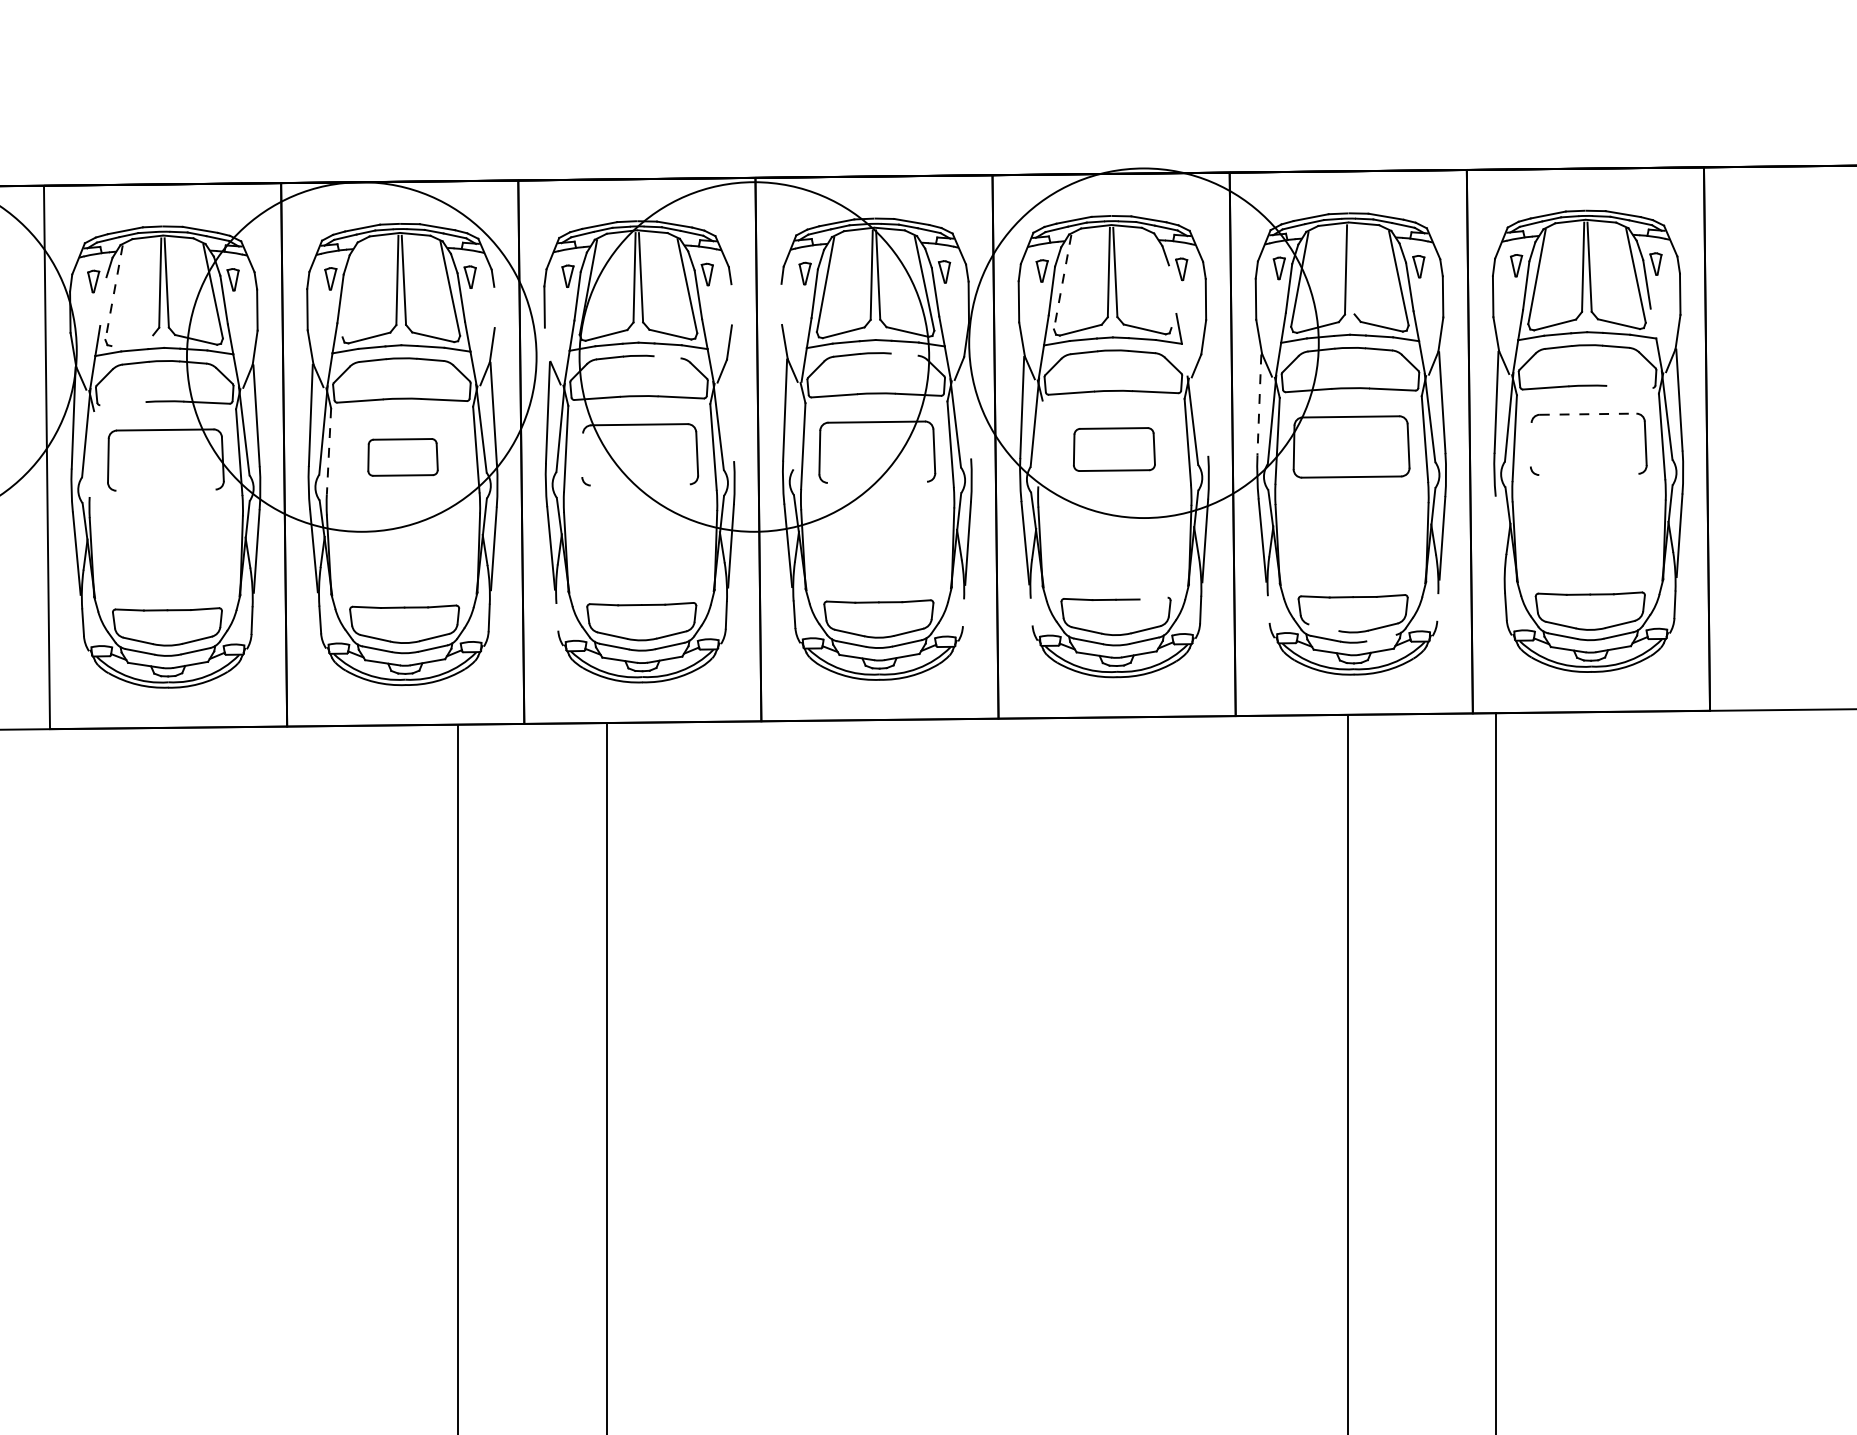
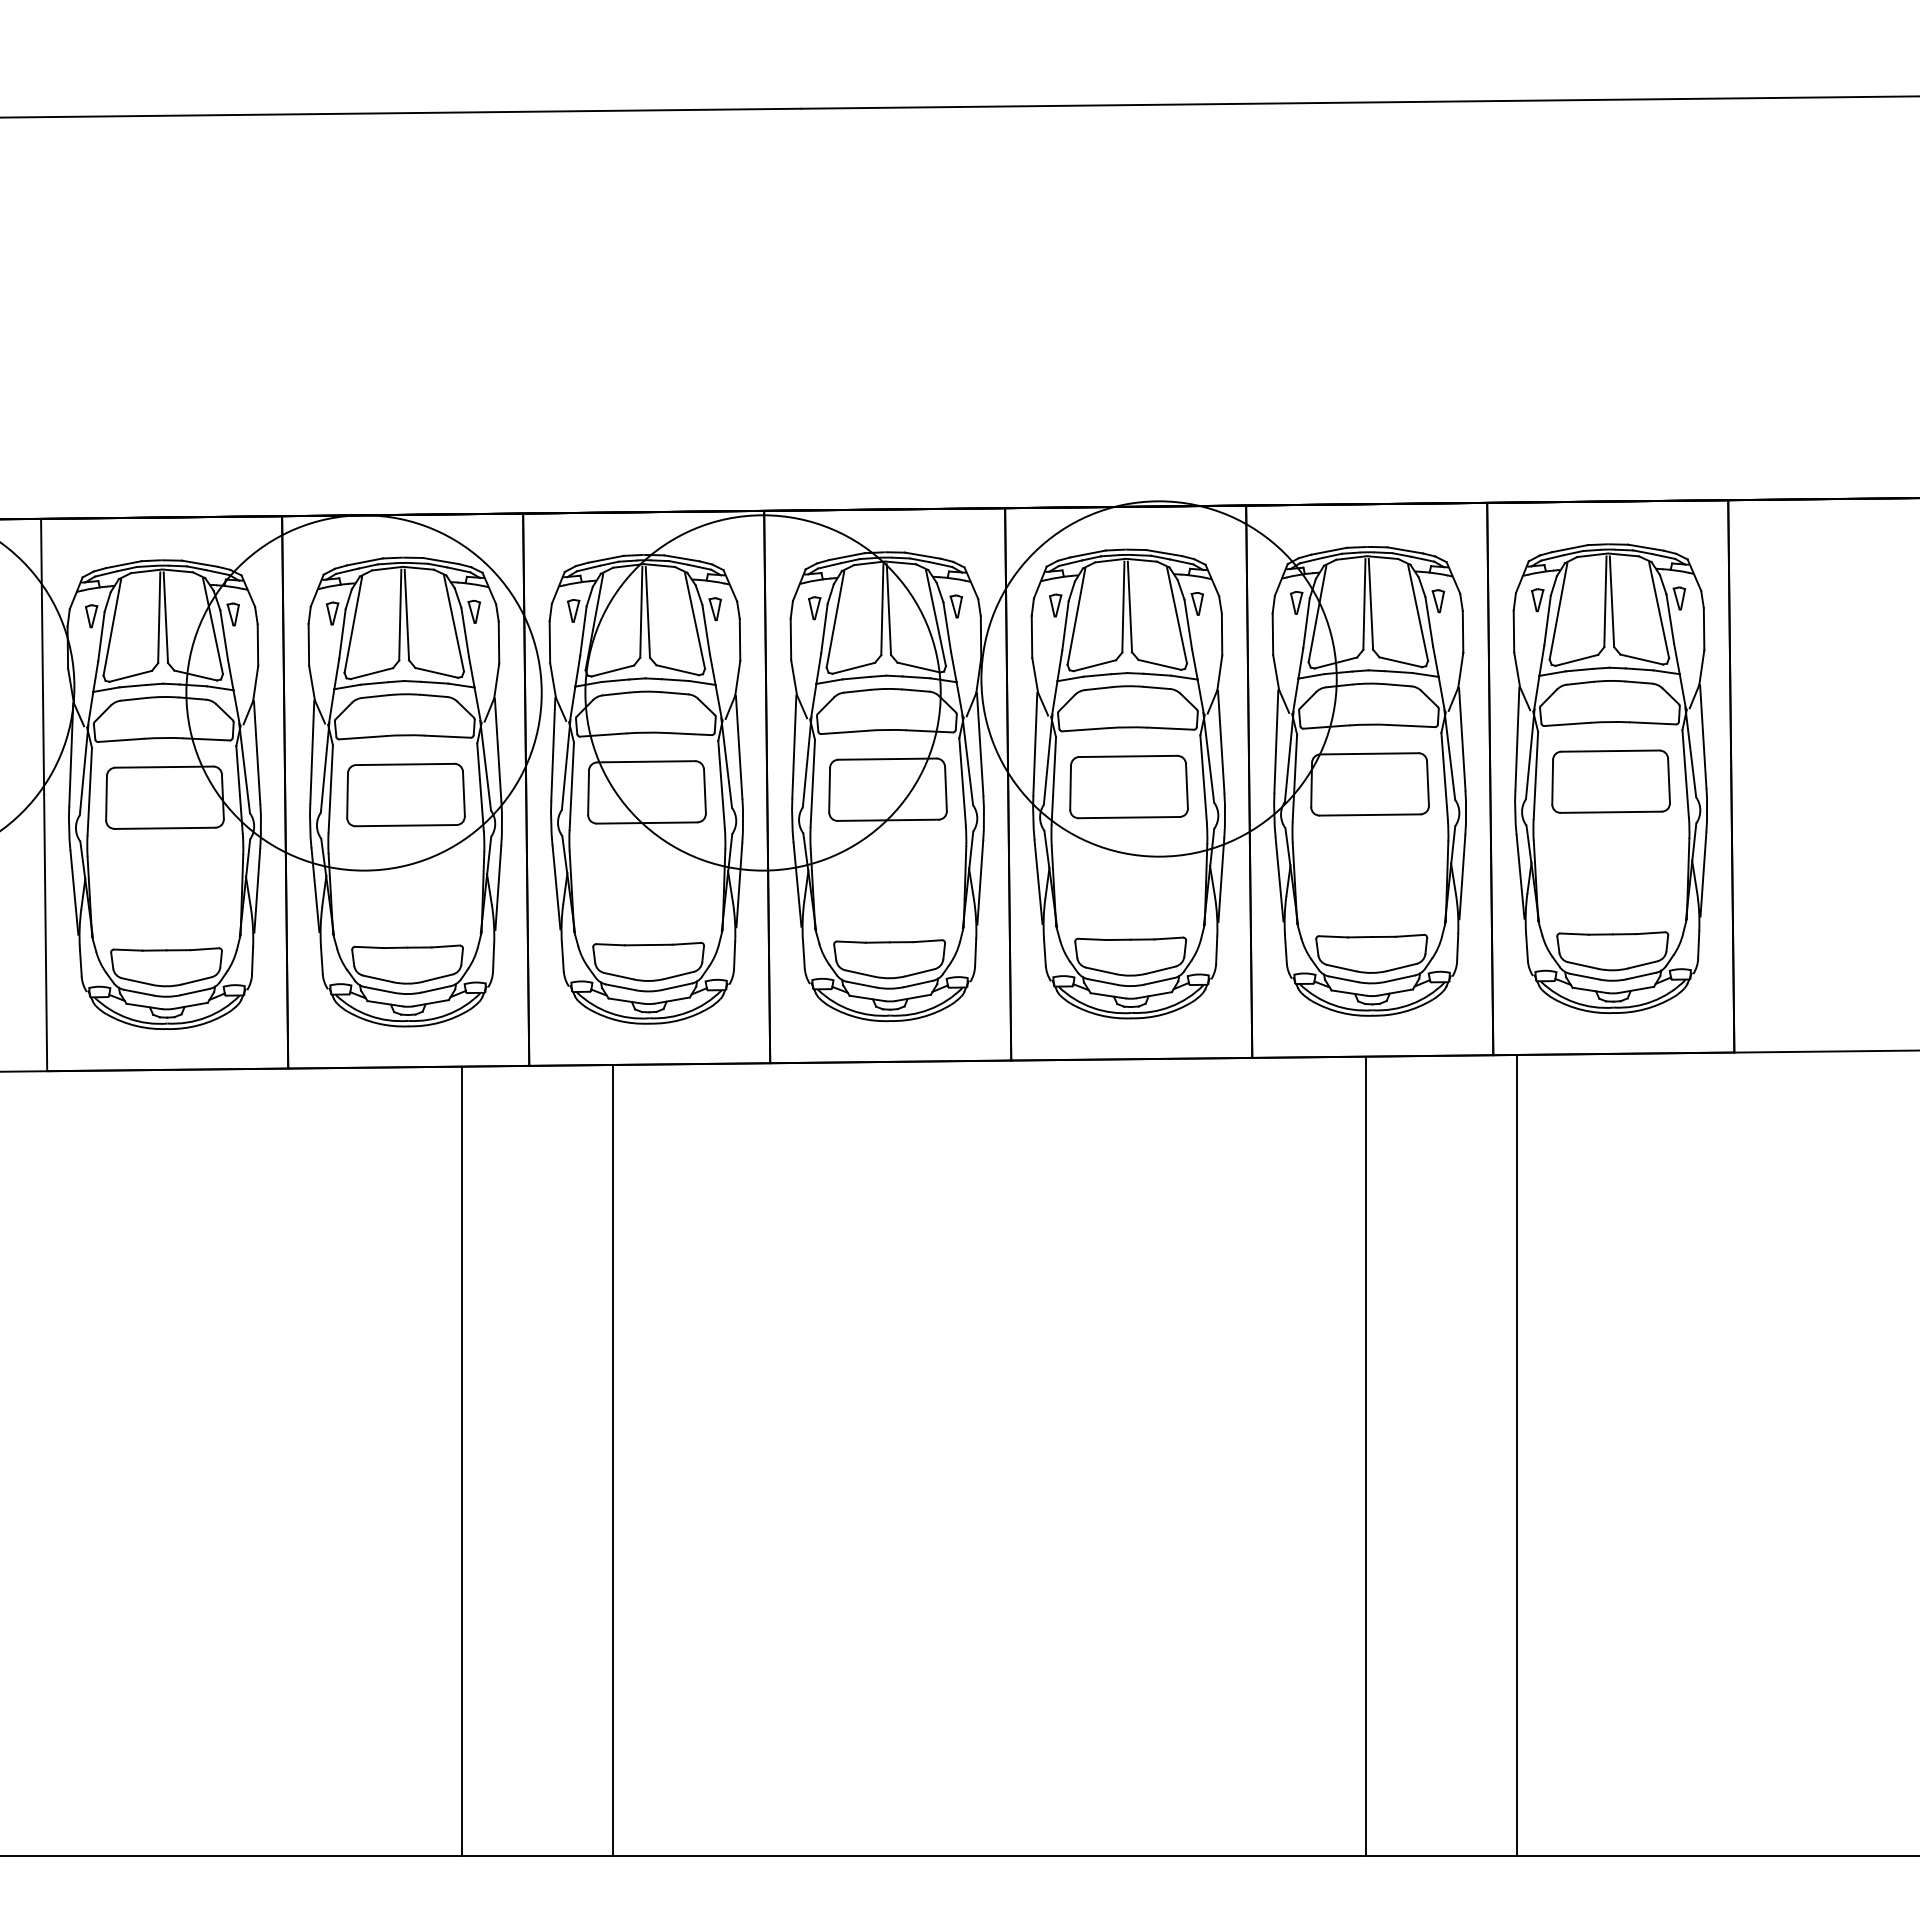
line: (1352, 268) -> (1370, 603), added
line: (1162, 280) -> (1177, 615), added
line: (1062, 281) -> (1076, 616), dashed -> solid
line: (351, 289) -> (353, 624), added
line: (1172, 289) -> (1188, 624), added
line: (114, 292) -> (112, 627), dashed -> solid
line: (103, 301) -> (101, 636), added
line: (731, 304) -> (739, 639), added
line: (781, 304) -> (790, 639), added
line: (494, 307) -> (498, 642), added
line: (1653, 323) -> (1676, 658), added
line: (131, 339) -> (130, 675), added
line: (547, 344) -> (552, 680), added
line: (904, 354) -> (915, 690), added
line: (667, 357) -> (674, 693), added
line: (1184, 360) -> (1200, 696), added
line: (1629, 387) -> (1652, 723), added
line: (123, 402) -> (121, 739), added
line: (1205, 404) -> (1221, 741), added
line: (1259, 405) -> (1276, 742), dashed -> solid
line: (968, 407) -> (980, 744), added
line: (730, 410) -> (738, 747), added
line: (1588, 414) -> (1610, 751), dashed -> solid
line: (797, 425) -> (806, 762), added
line: (1040, 443) -> (1053, 780), added
line: (1531, 445) -> (1552, 782), added
part: (1113, 449) -> (1128, 786), size x1.43
line: (328, 451) -> (330, 788), dashed -> solid
line: (91, 453) -> (89, 791), added
line: (582, 454) -> (588, 792), added
part: (402, 456) -> (405, 794), size x1.67
line: (1588, 473) -> (1610, 811), added
line: (876, 481) -> (887, 819), added
line: (639, 484) -> (646, 822), added
line: (165, 489) -> (164, 827), added
line: (1499, 537) -> (1520, 876), added
line: (1153, 598) -> (1168, 938), added
line: (1437, 607) -> (1457, 947), added
line: (1268, 609) -> (1285, 949), added
line: (1031, 611) -> (1044, 951), added
line: (963, 612) -> (975, 952), added
line: (557, 617) -> (562, 957), added
line: (1323, 627) -> (1341, 967), added
line: (1380, 637) -> (1399, 978), added

